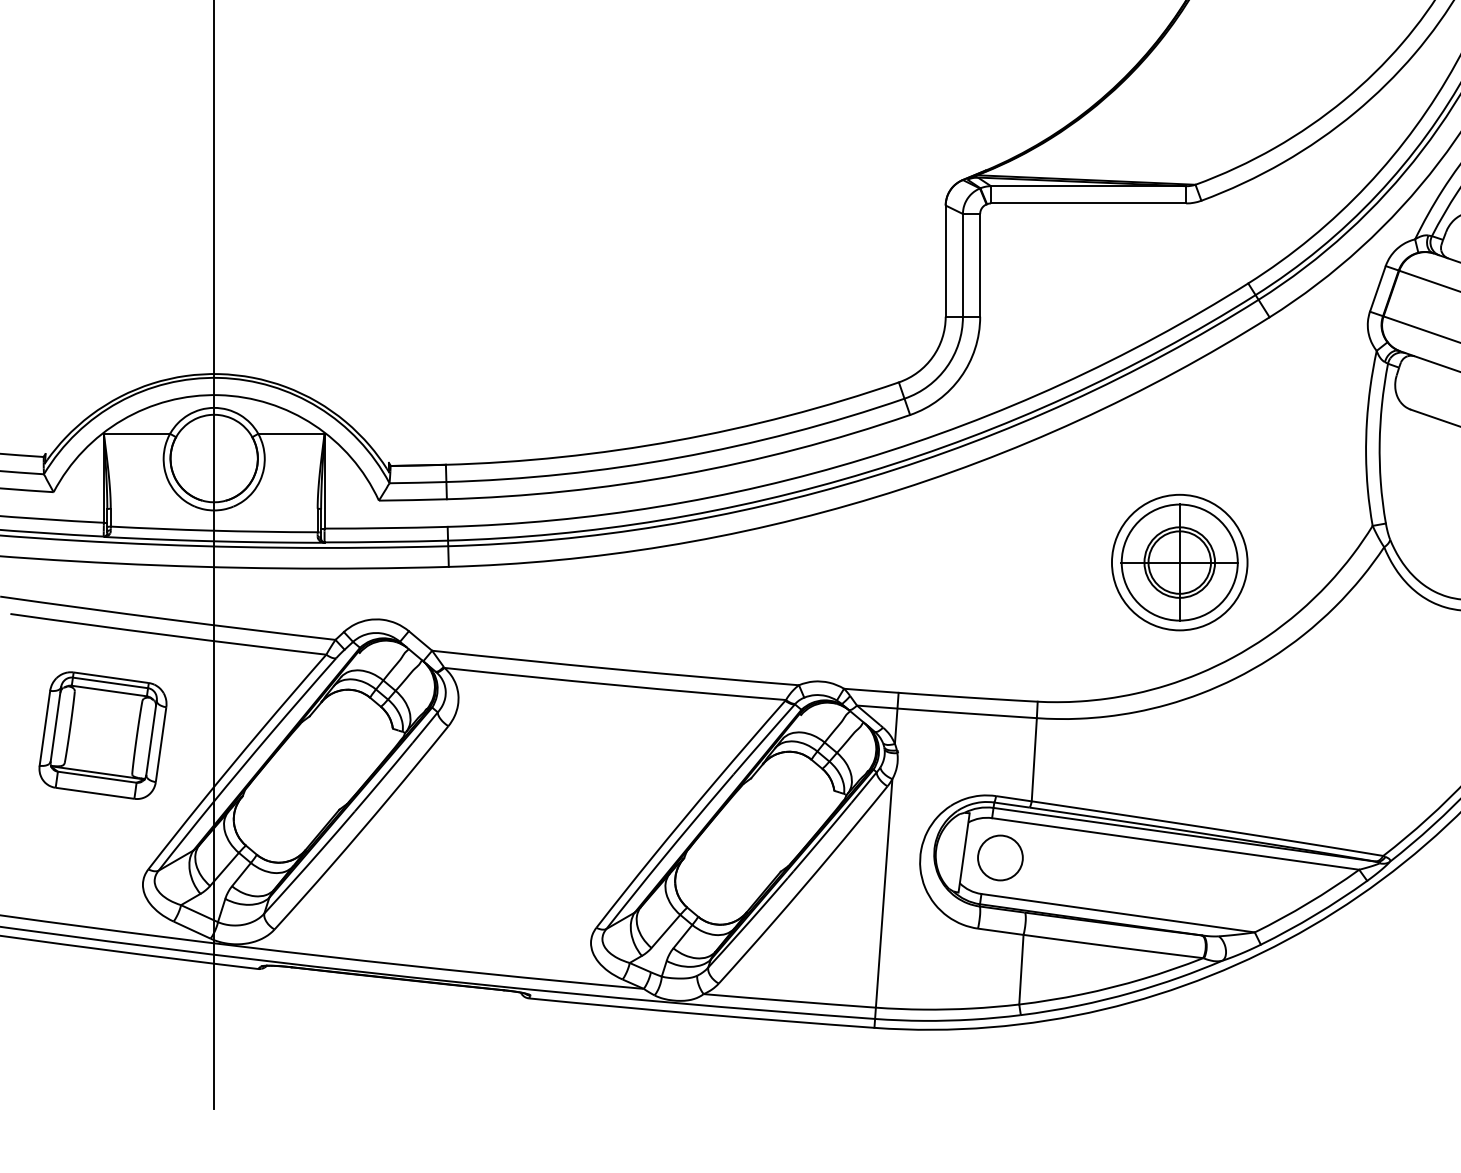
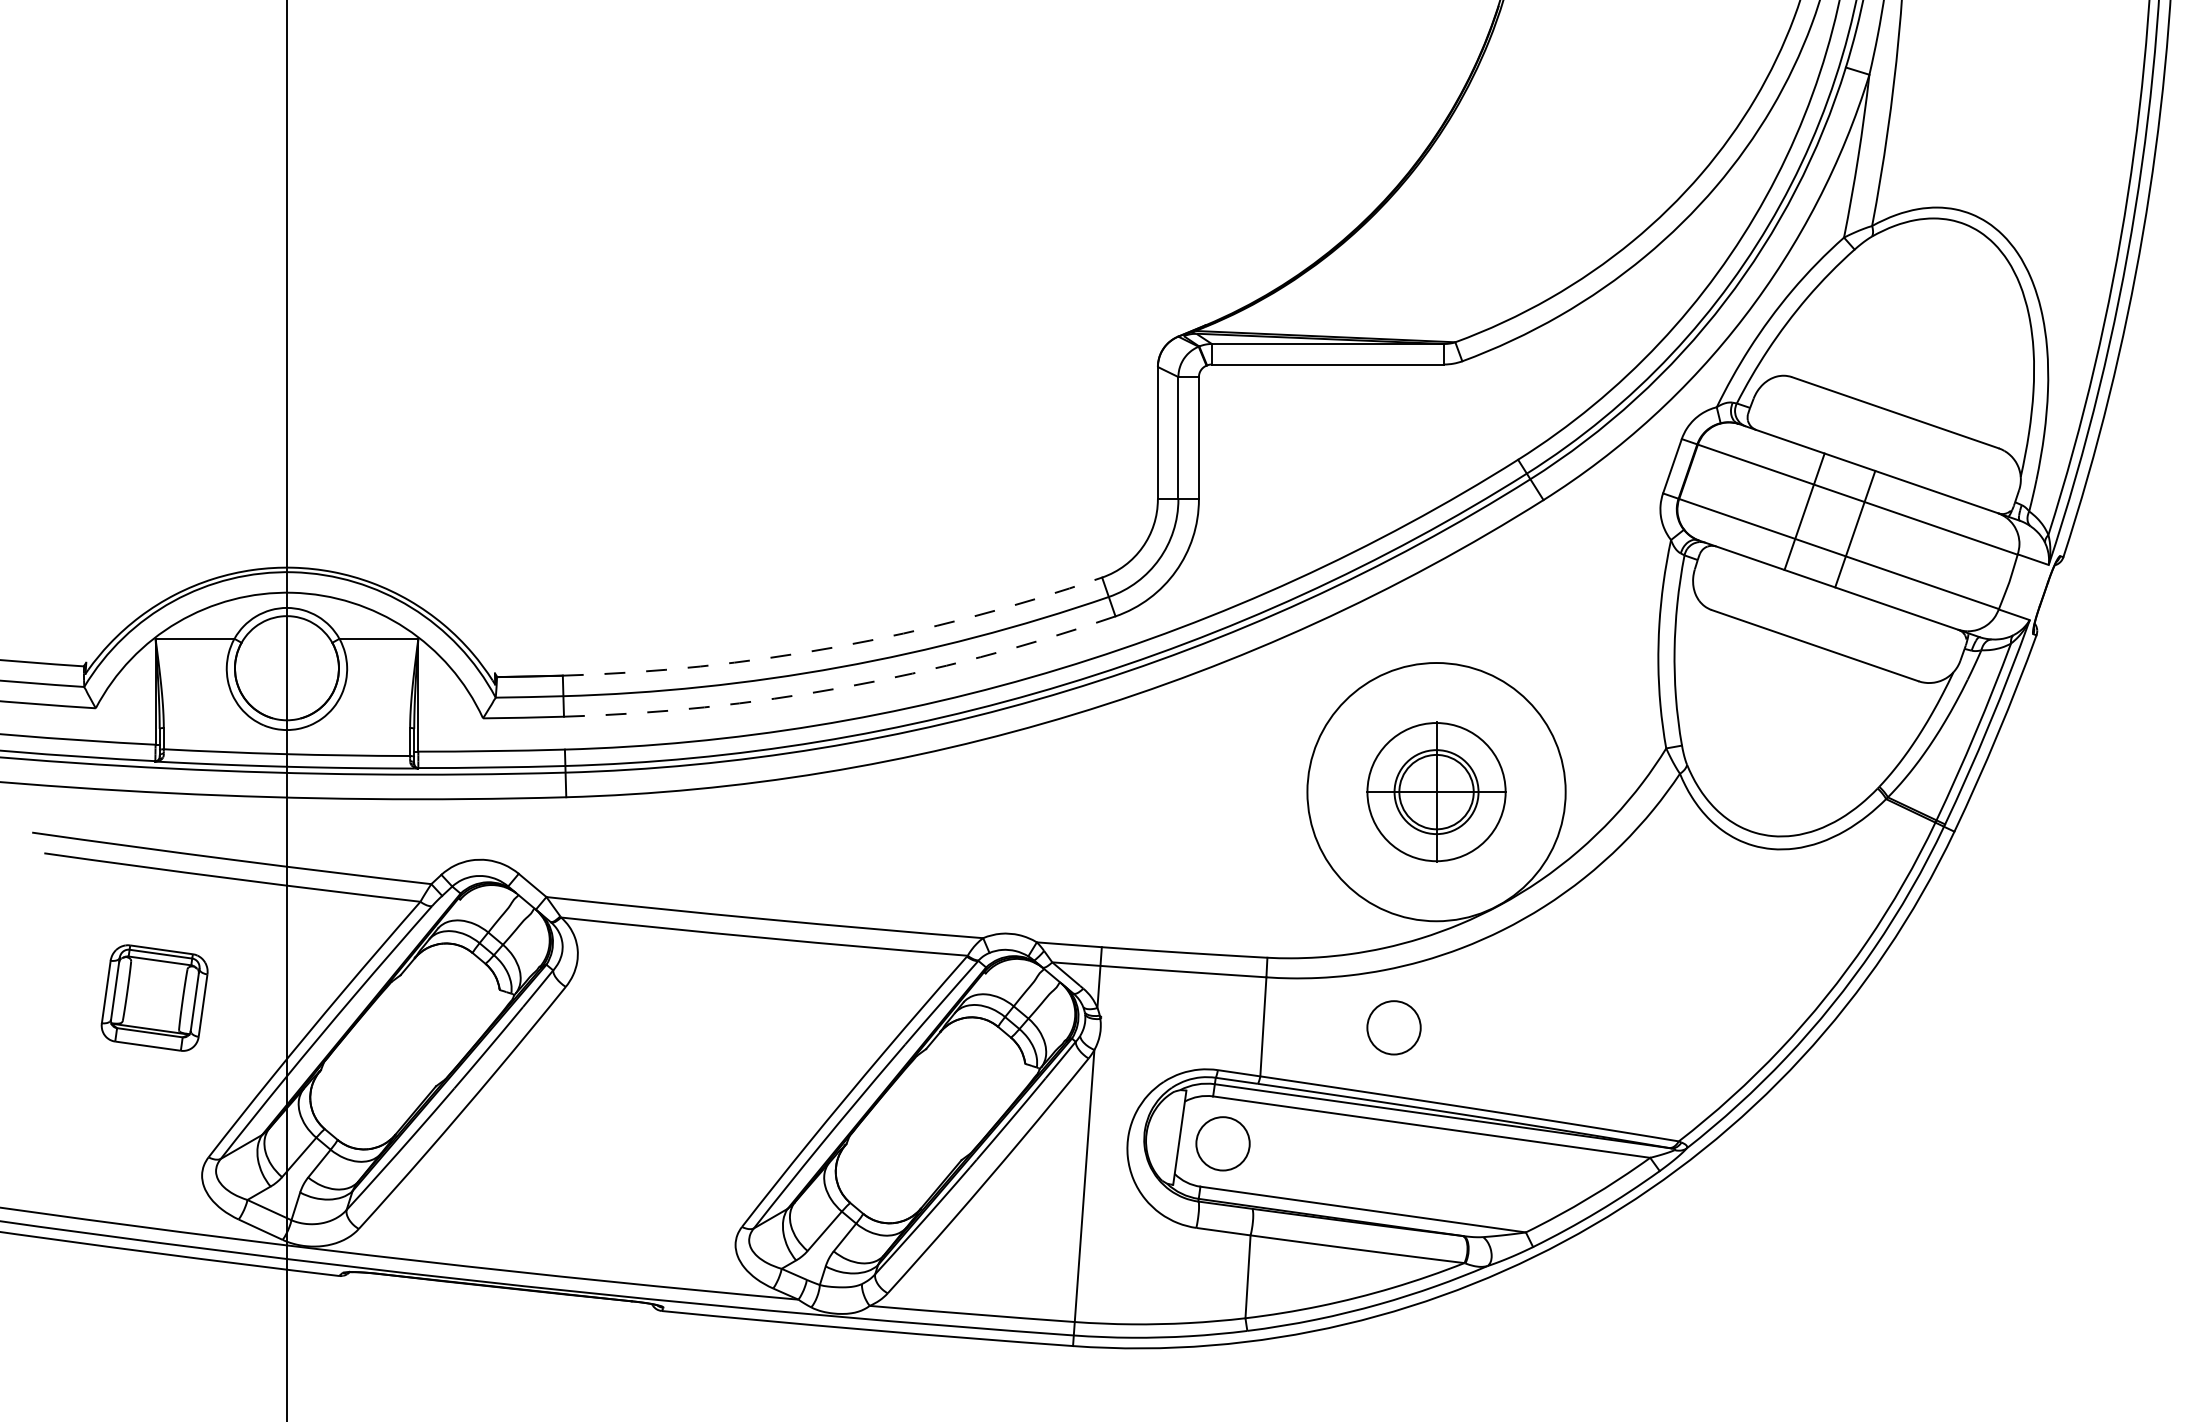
arc: (675, 441) -> (836, 647), solid -> dashed
arc: (681, 474) -> (843, 687), solid -> dashed
circle: (1179, 562) -> (1436, 791), size x1.6
part: (102, 735) -> (154, 997), size x0.7
circle: (1143, 760) -> (1393, 1027), added

